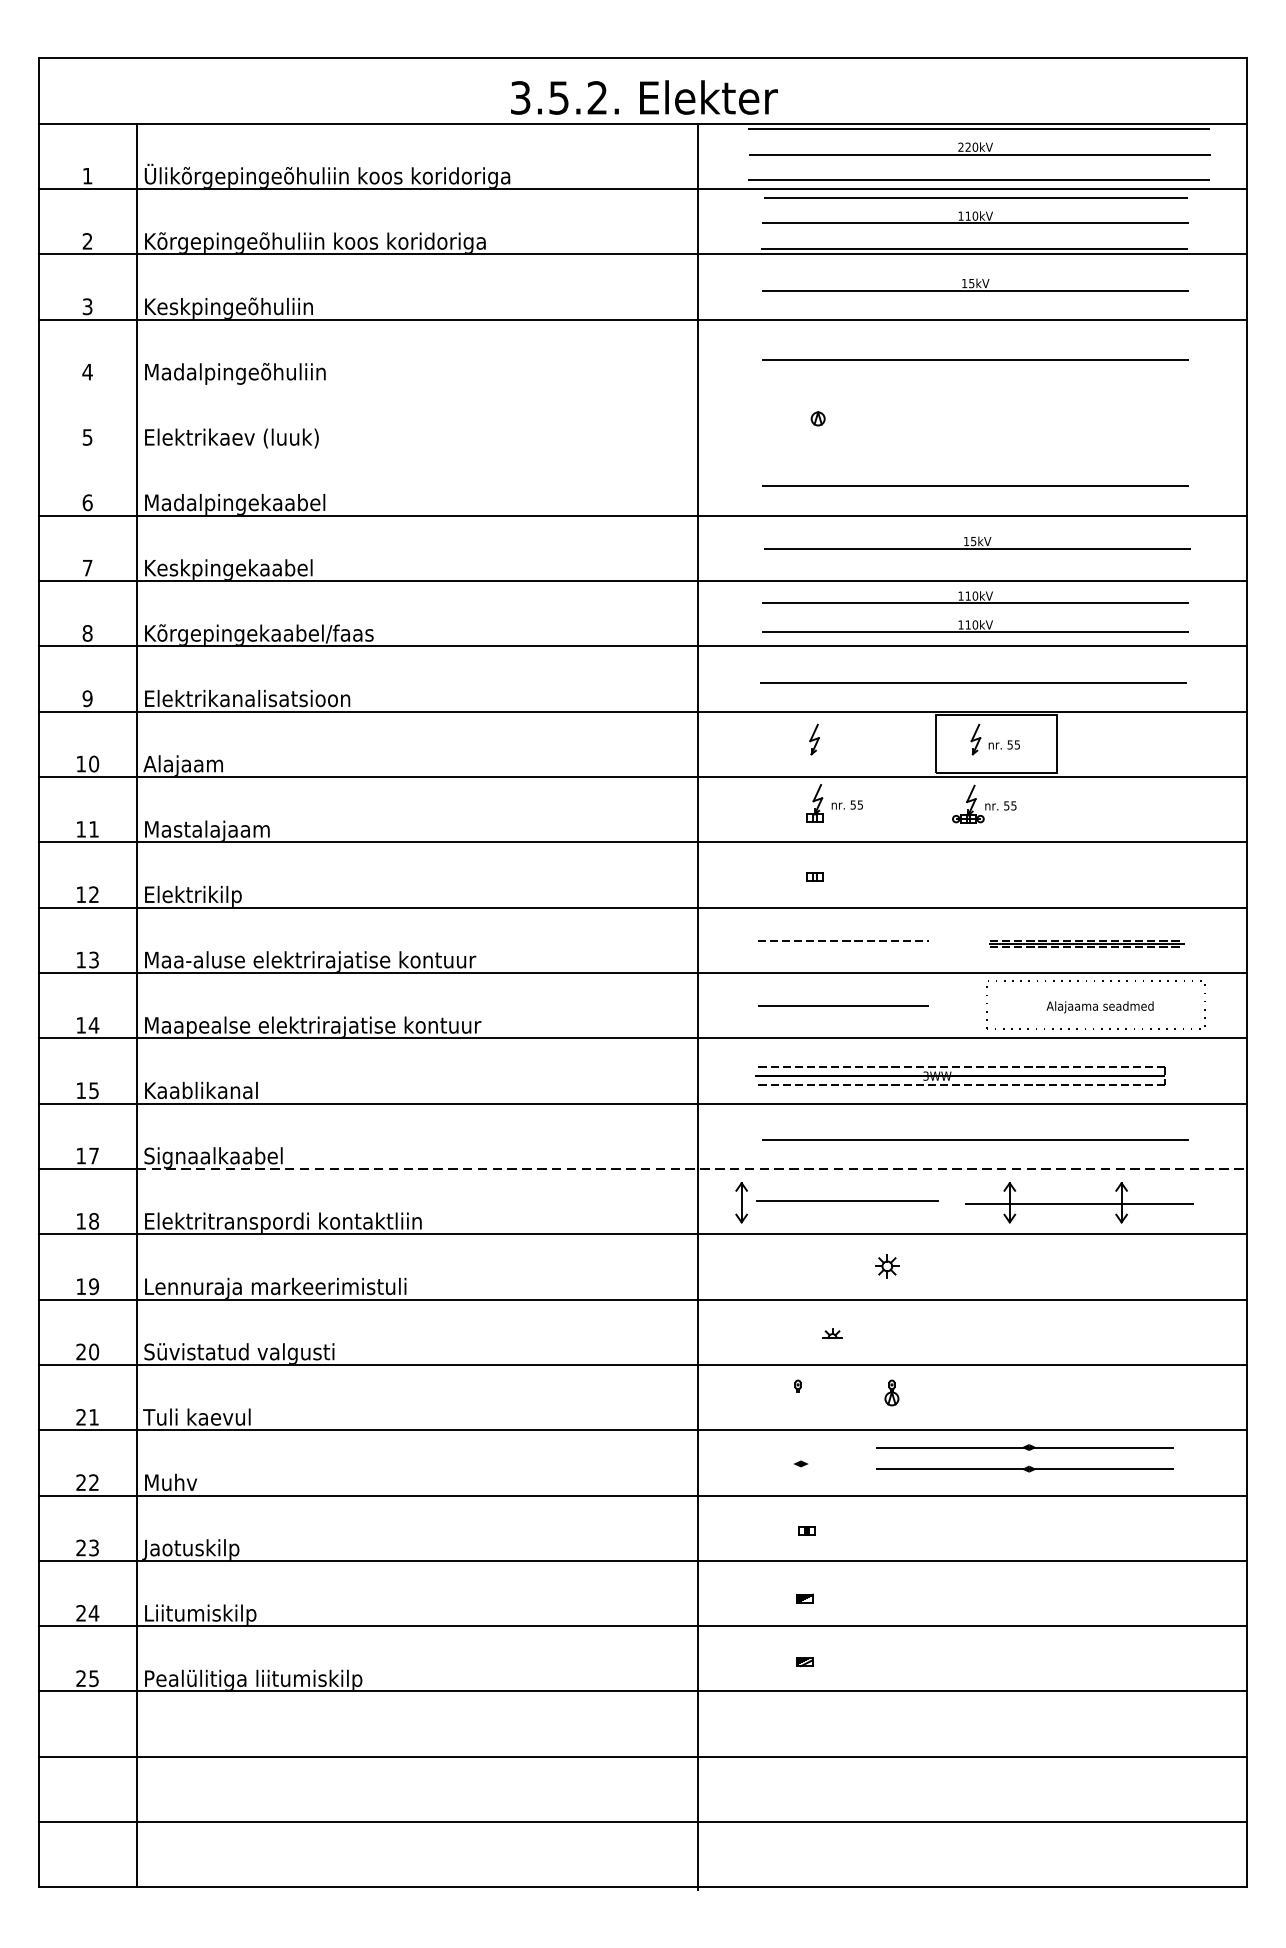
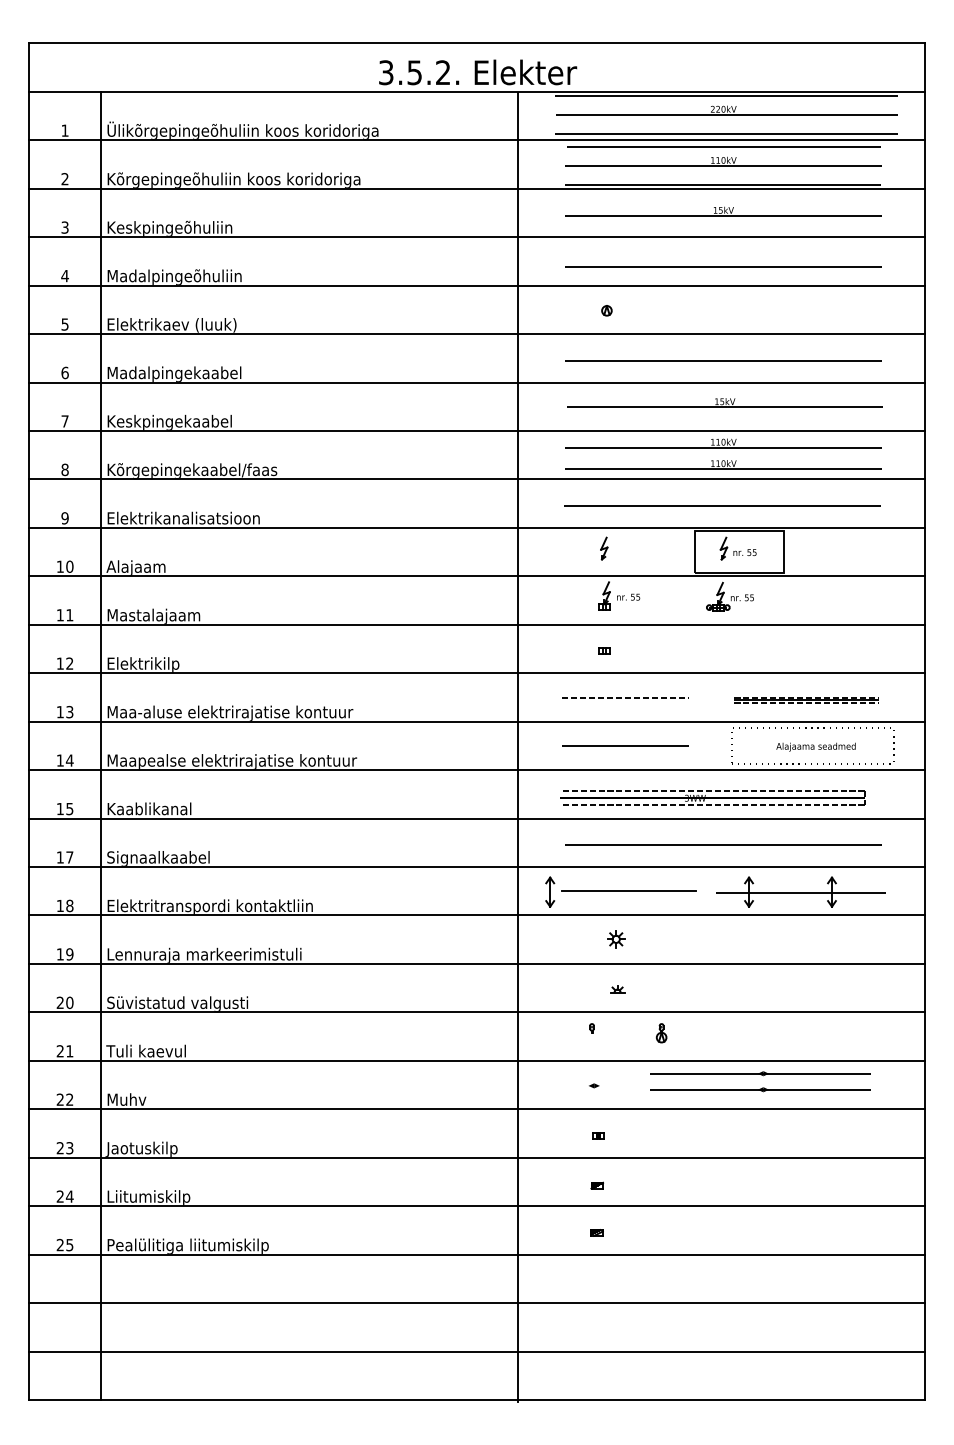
line: (642, 384) -> (476, 285), added
line: (642, 450) -> (476, 334), added
line: (692, 1169) -> (513, 867), dashed -> solid
part: (887, 1266) -> (616, 939), moved

